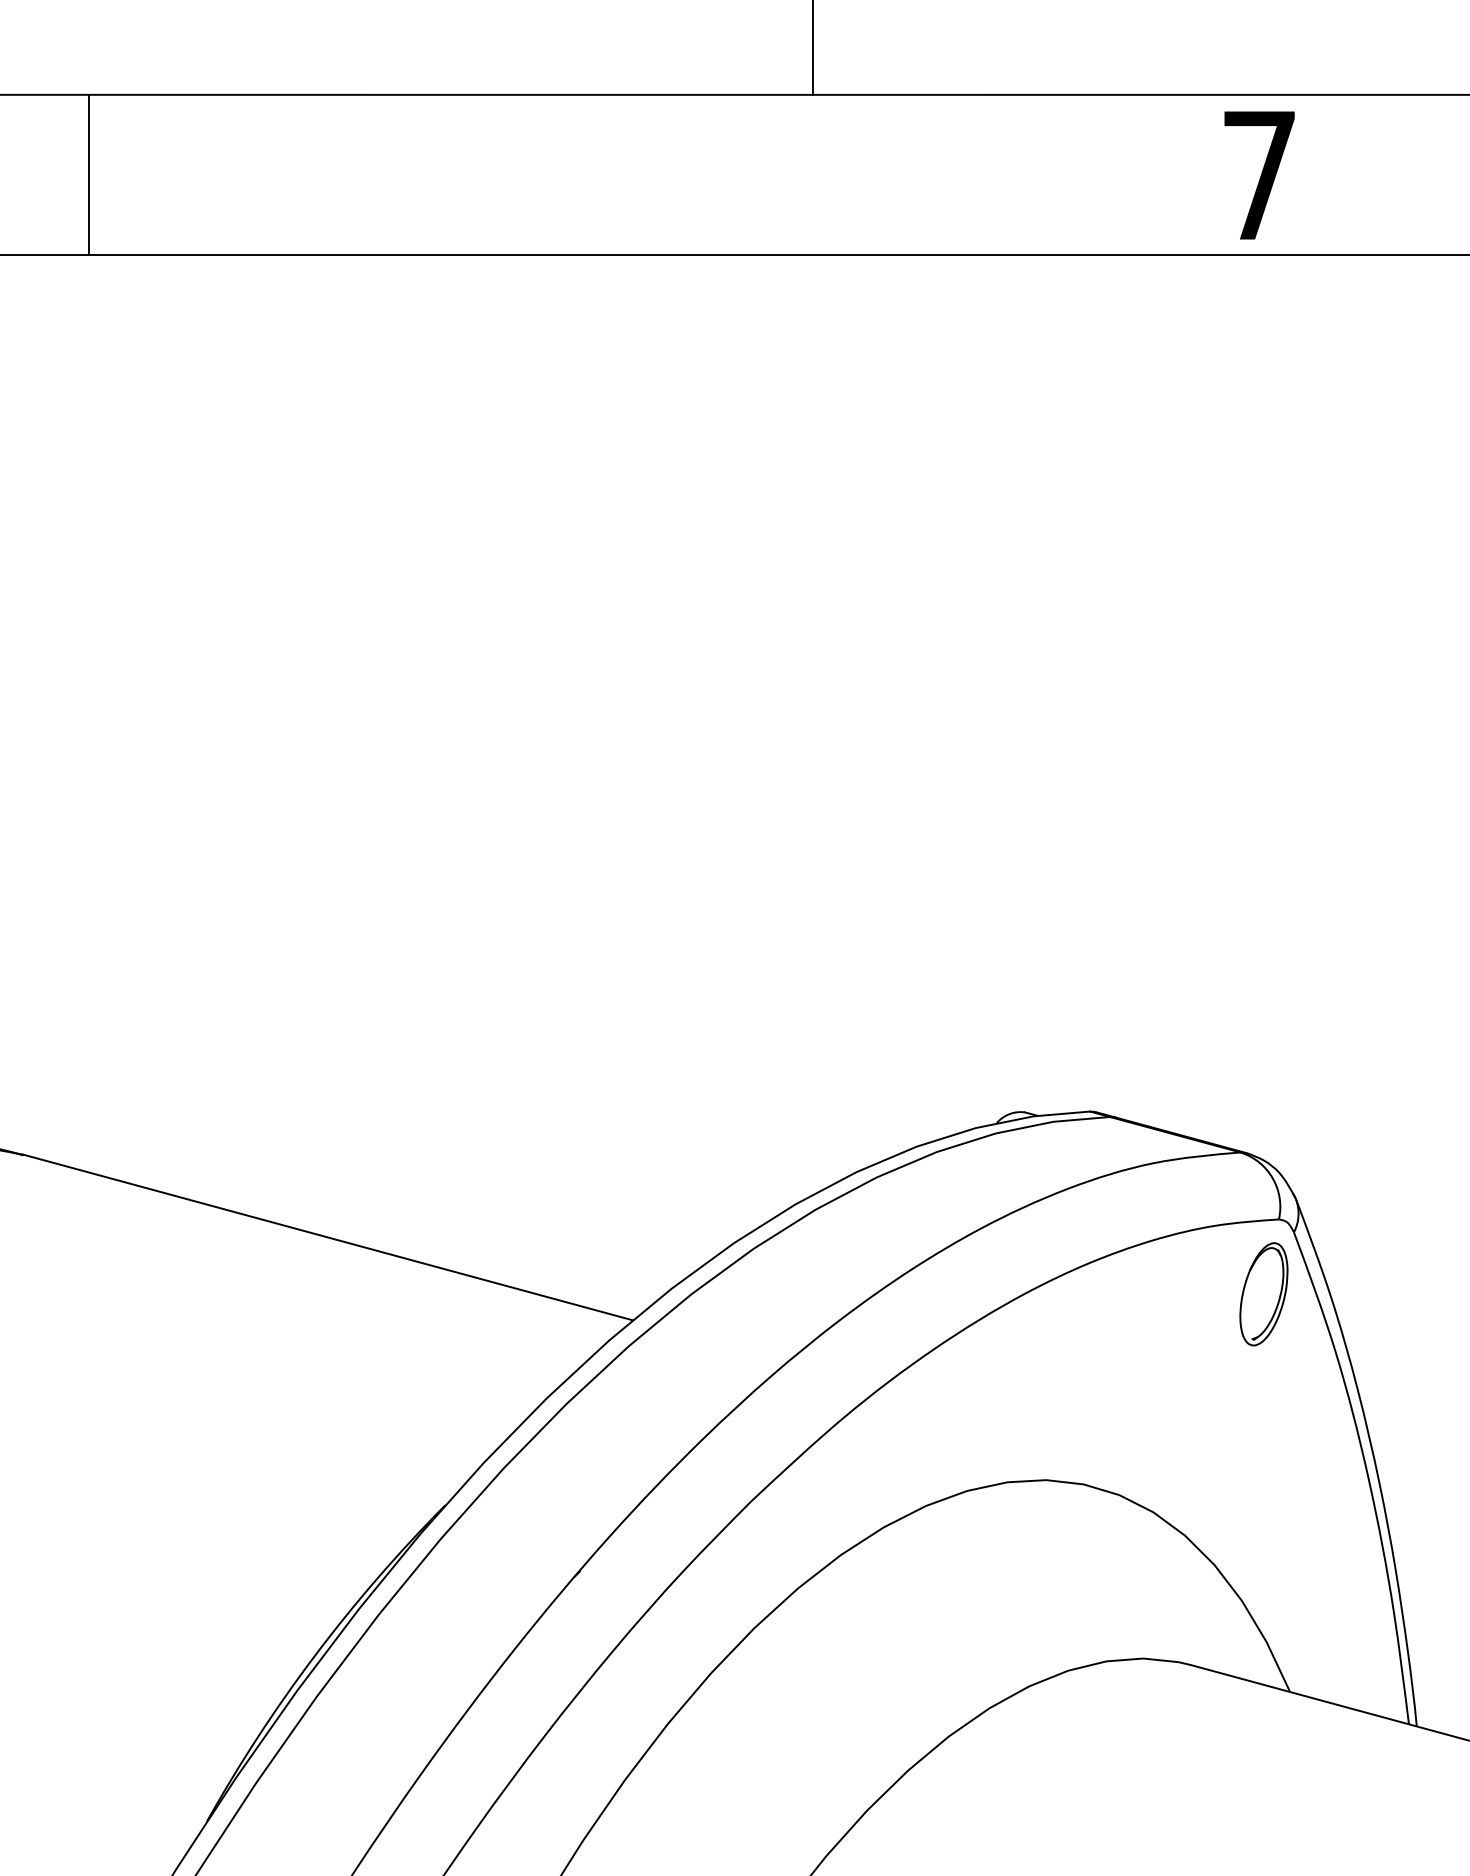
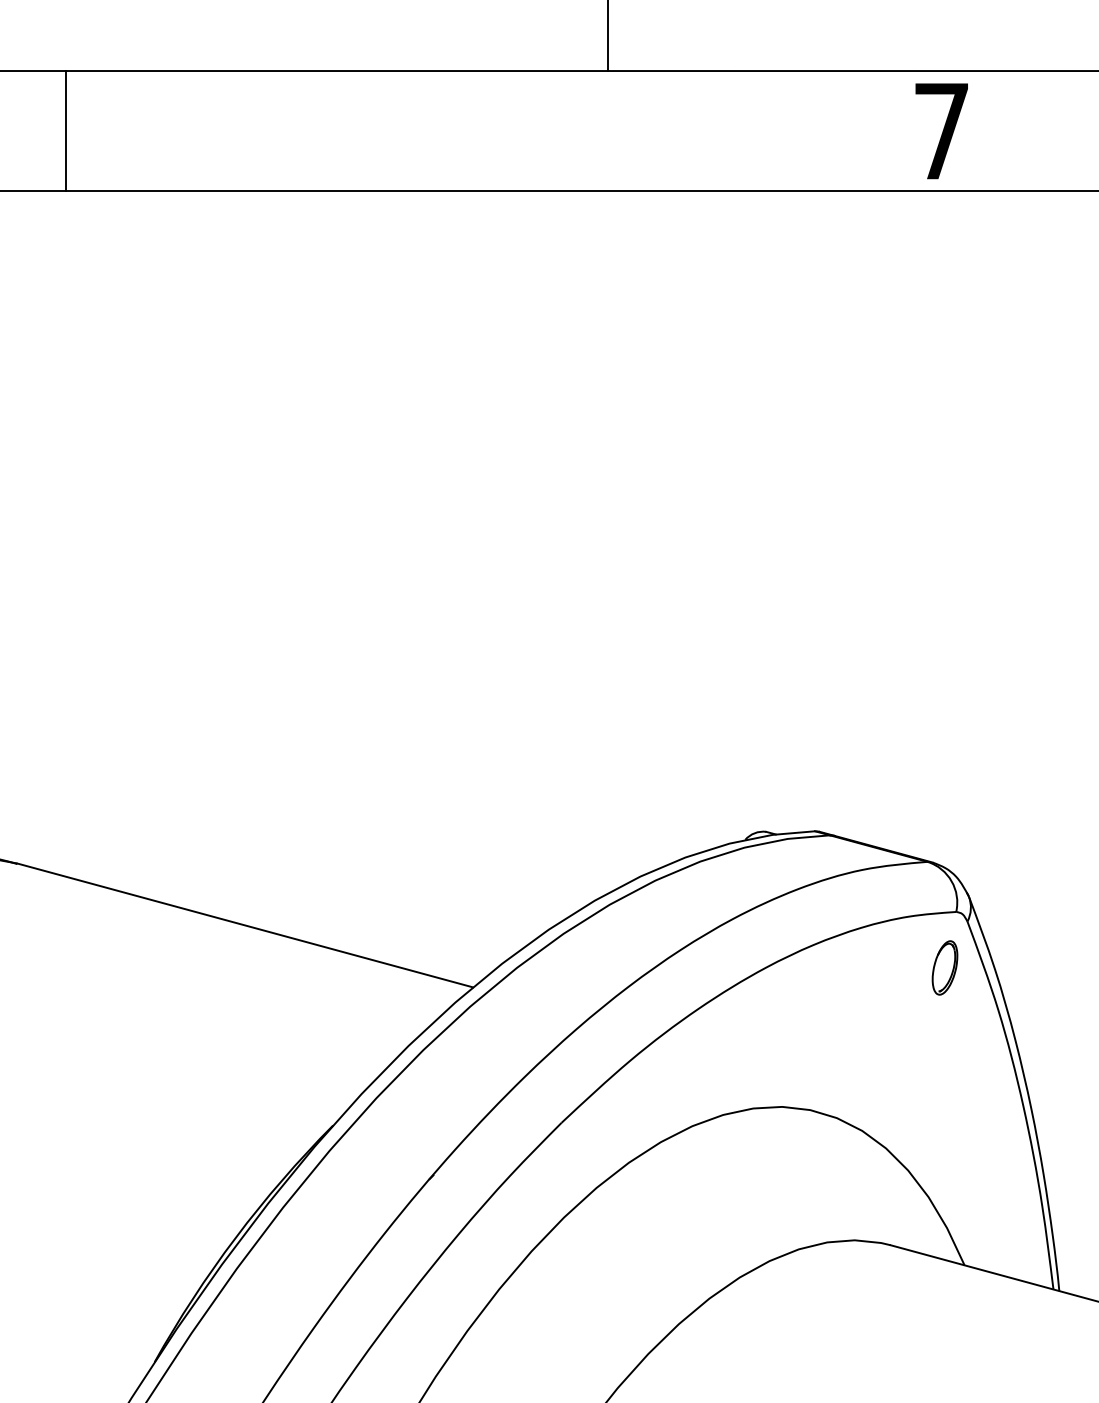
part: (1263, 1293) -> (944, 967), size x0.7

